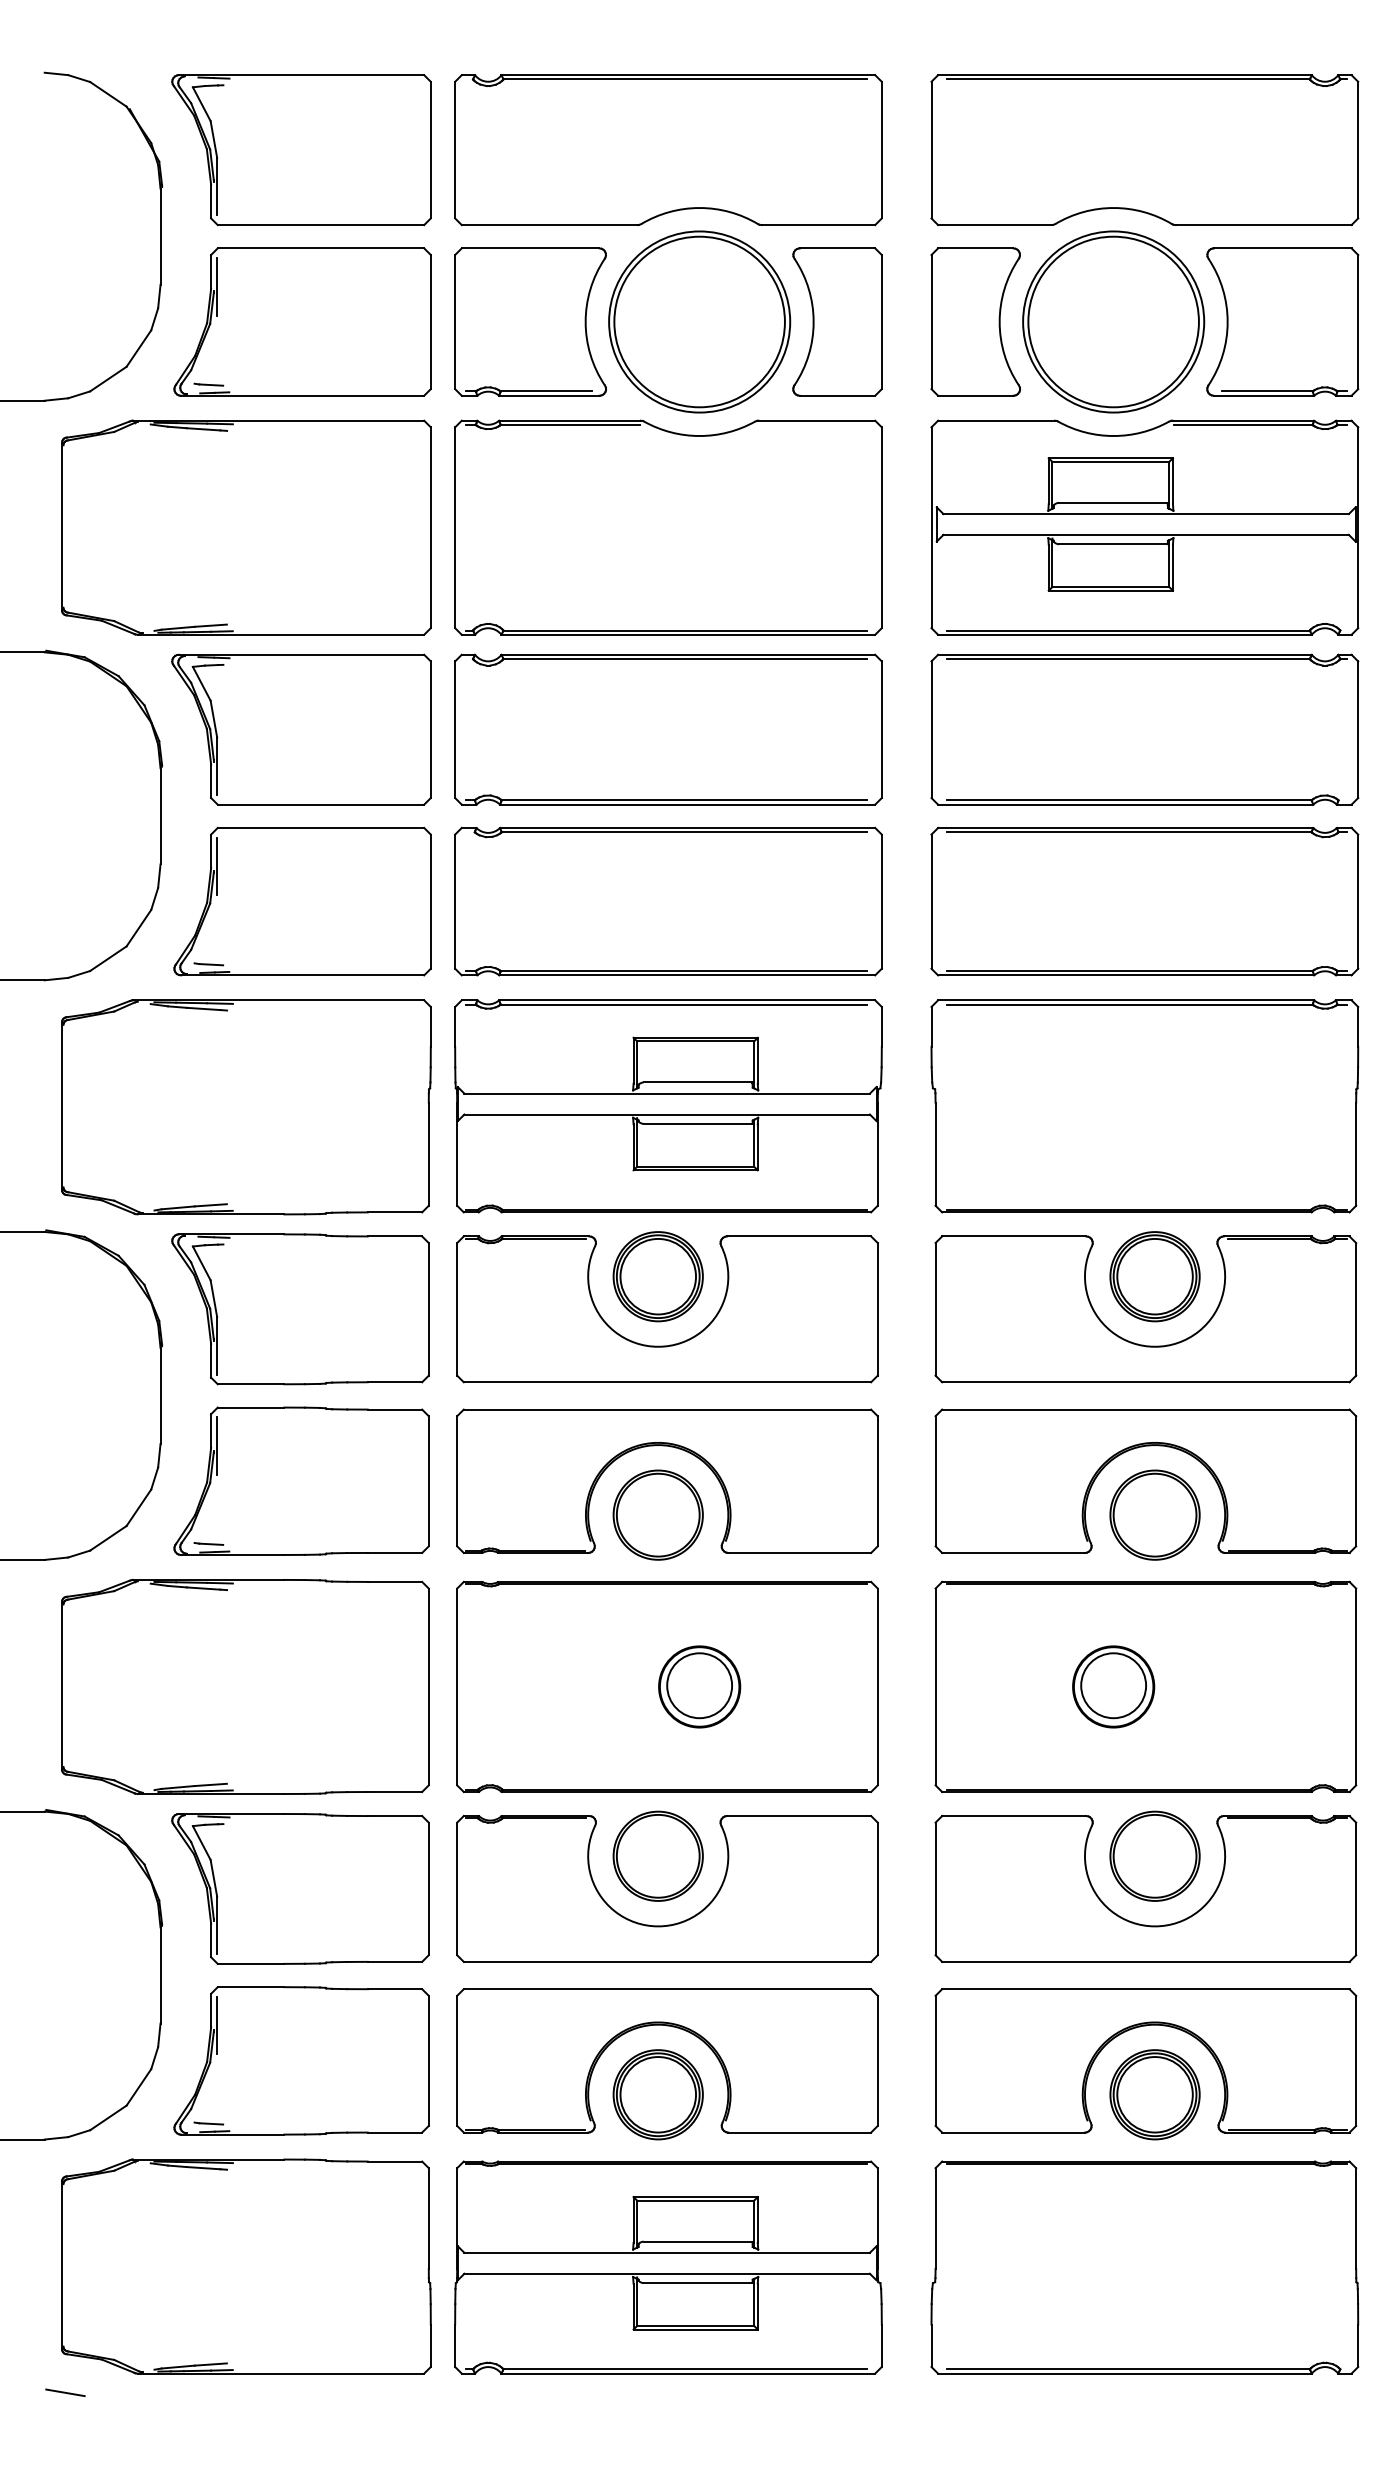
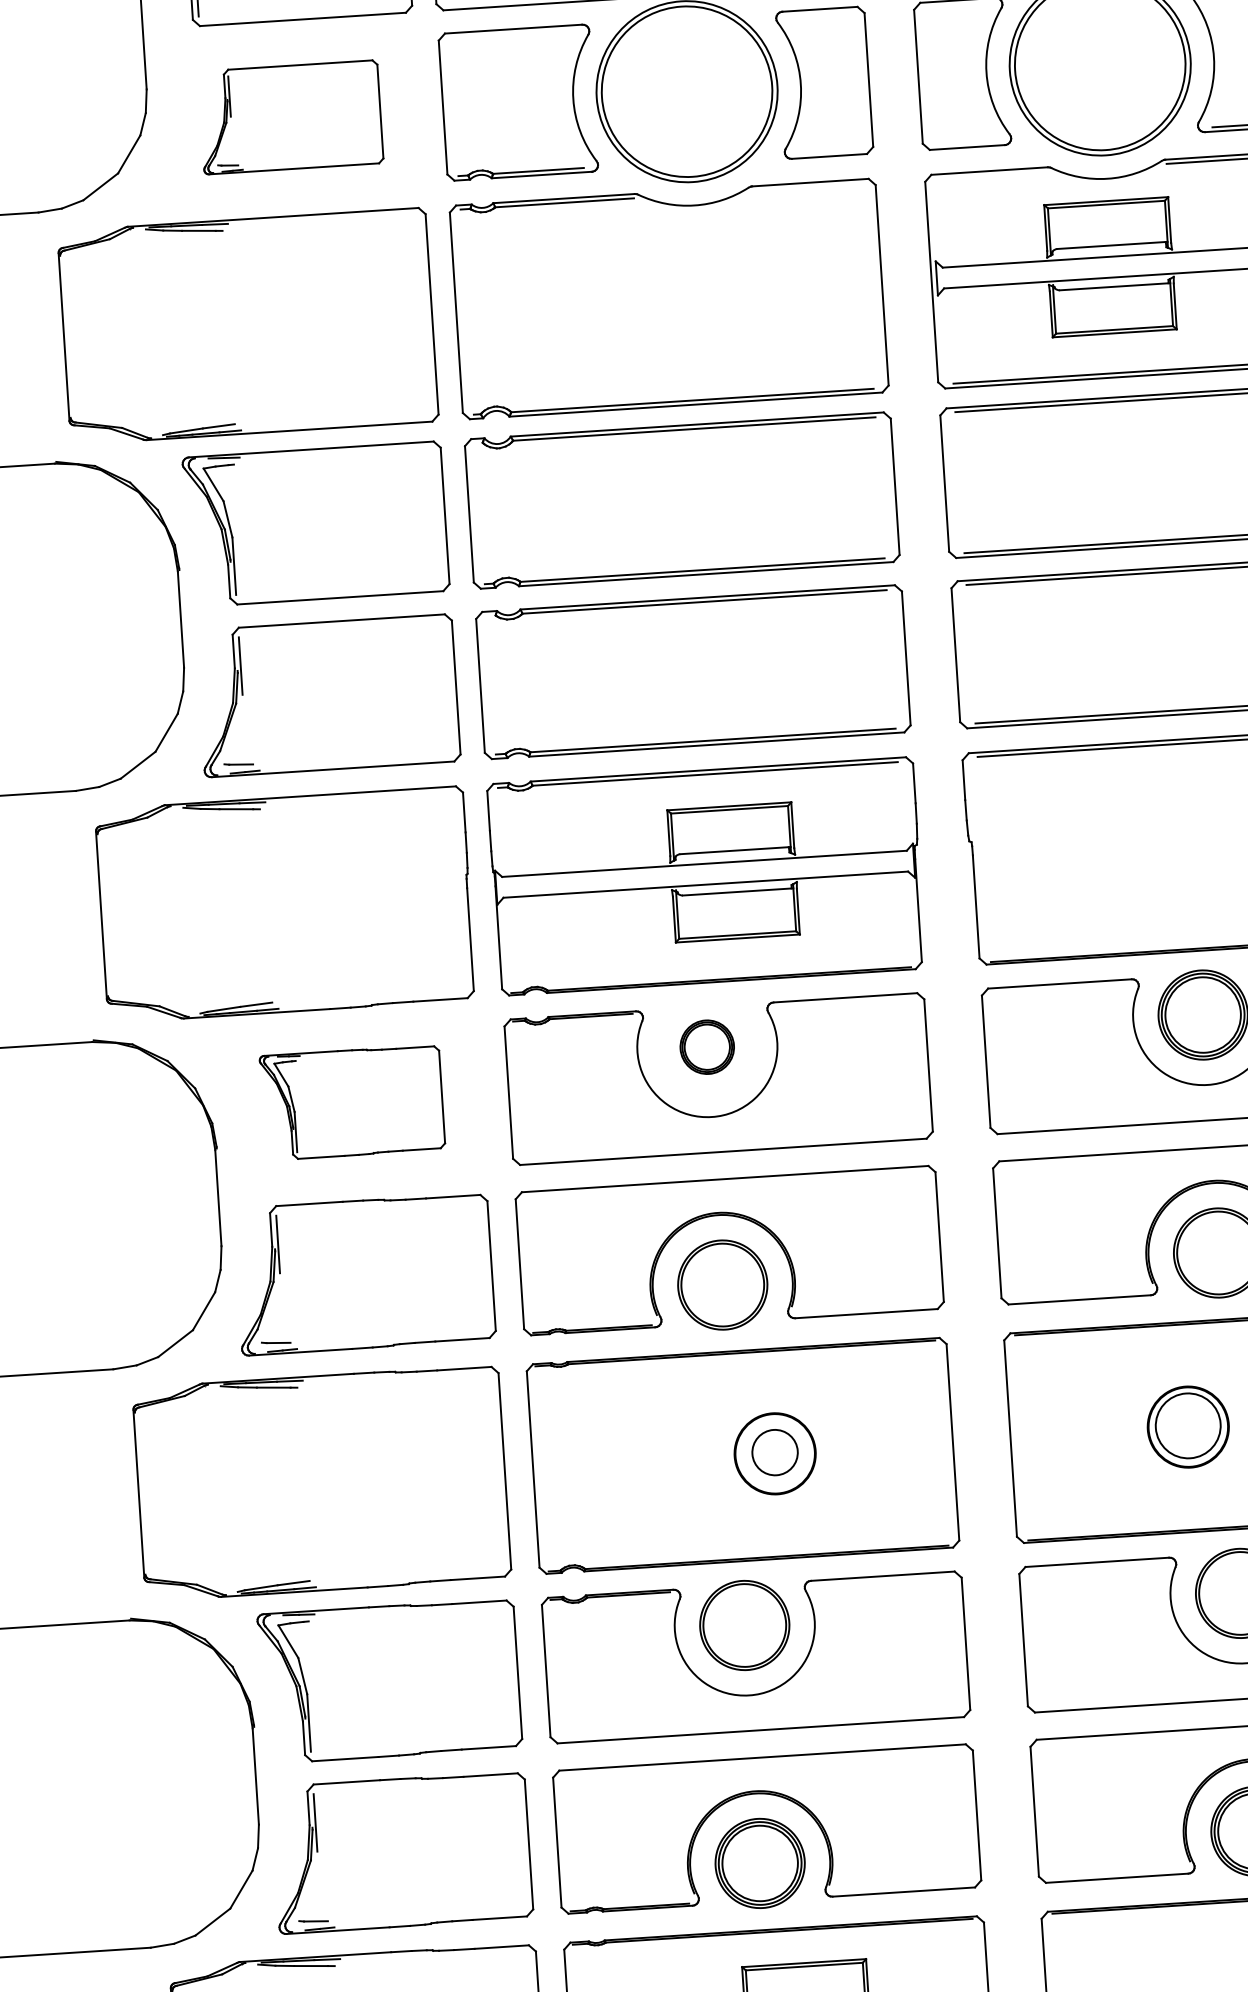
part: (302, 321) -> (290, 116), size x0.7
part: (657, 1276) -> (706, 1046), size x0.6
part: (300, 1309) -> (352, 1102), size x0.7
circle: (699, 1685) -> (774, 1452), size x0.7

